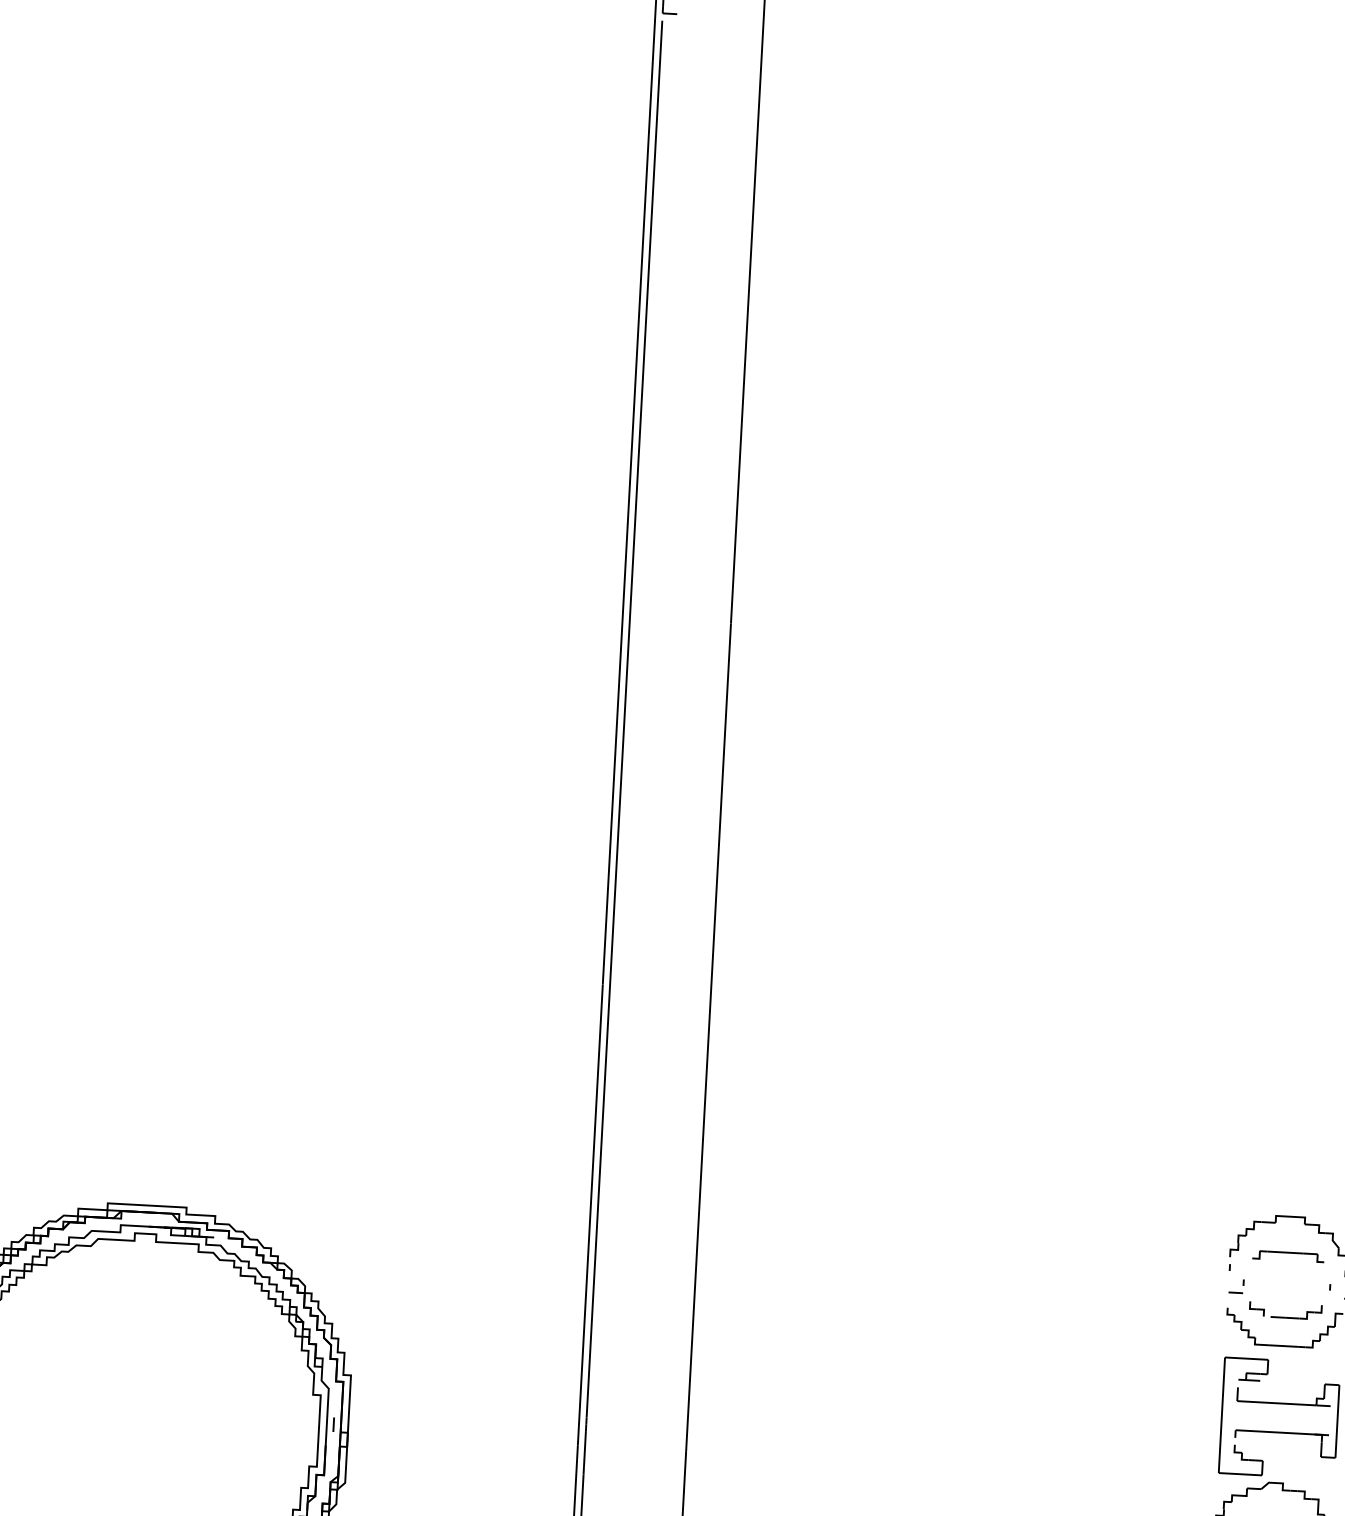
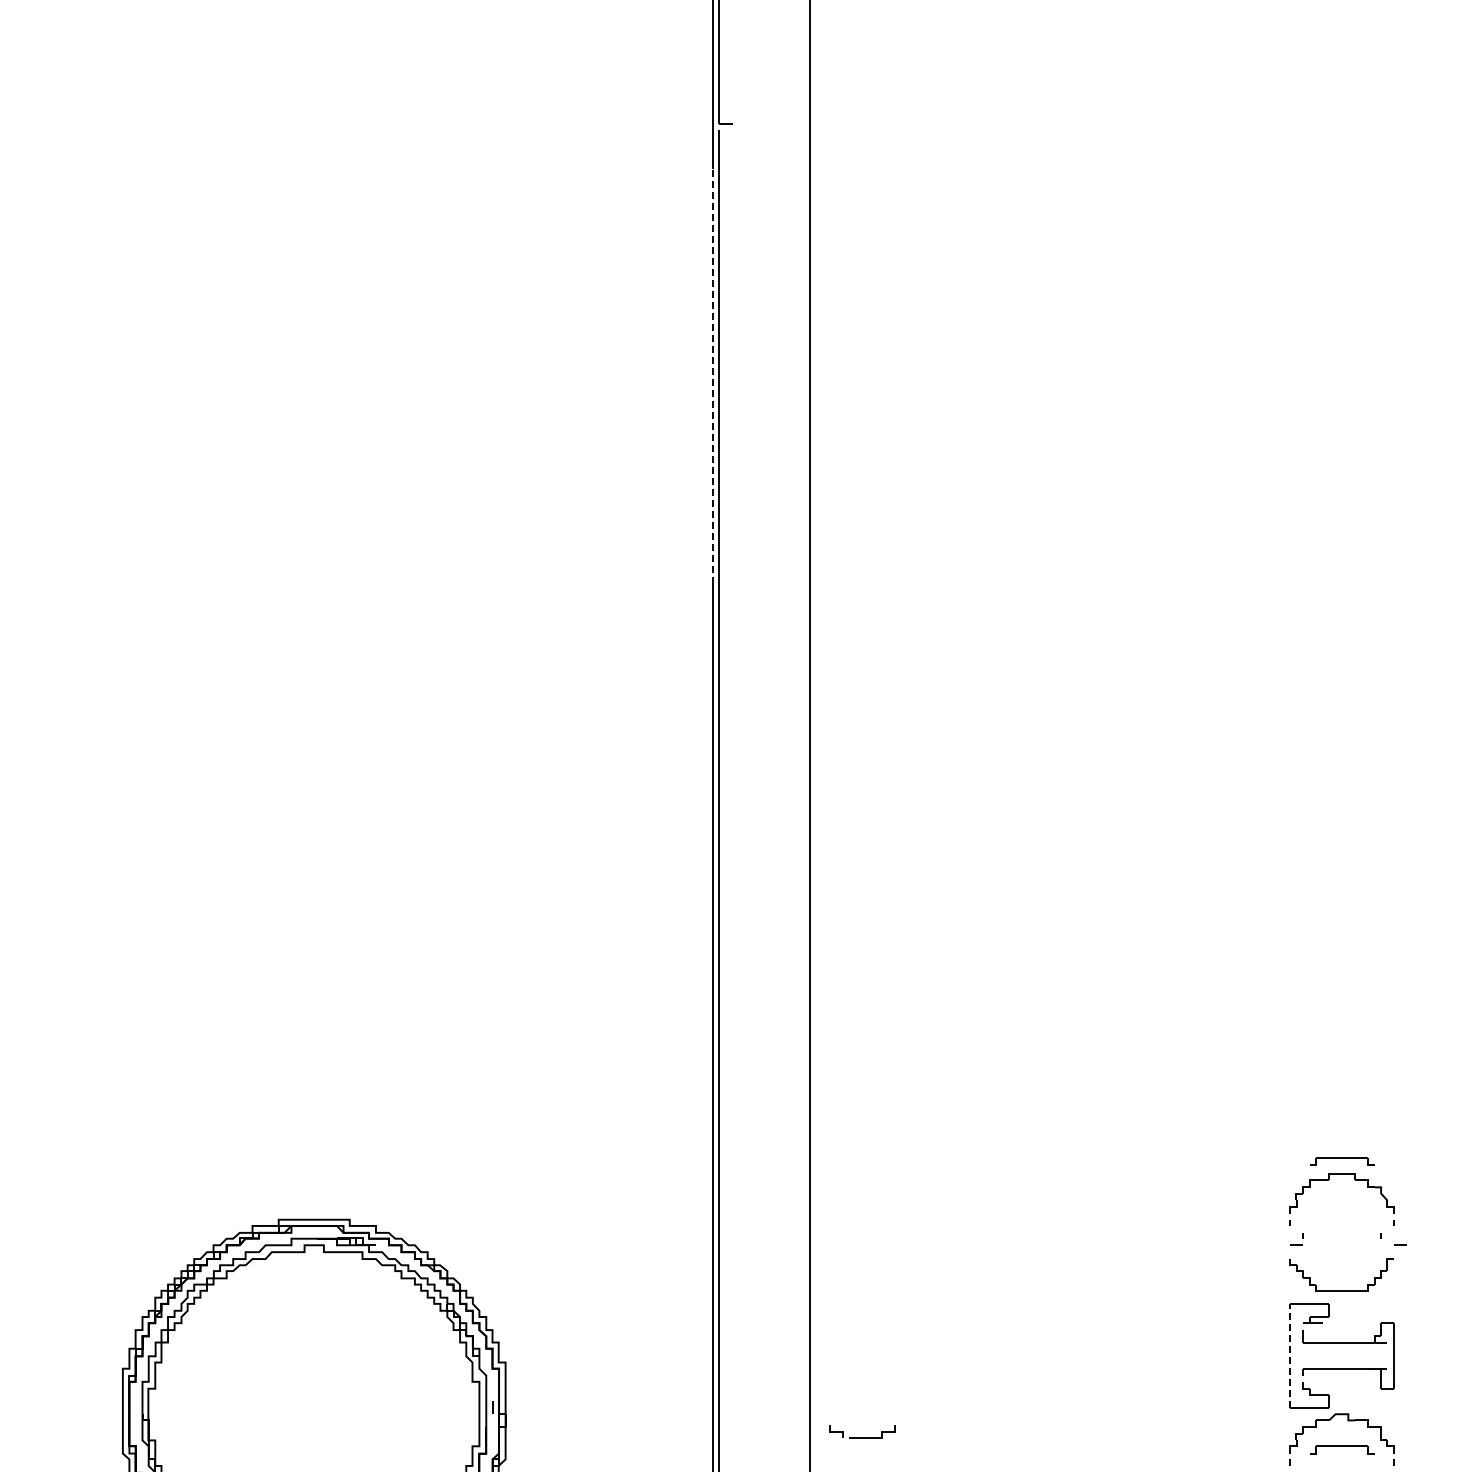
line: (639, 293) -> (712, 376), solid -> dashed
part: (1288, 1257) -> (1342, 1161), moved
part: (1285, 1310) -> (862, 1431), moved
line: (1222, 1414) -> (1290, 1355), solid -> dashed

